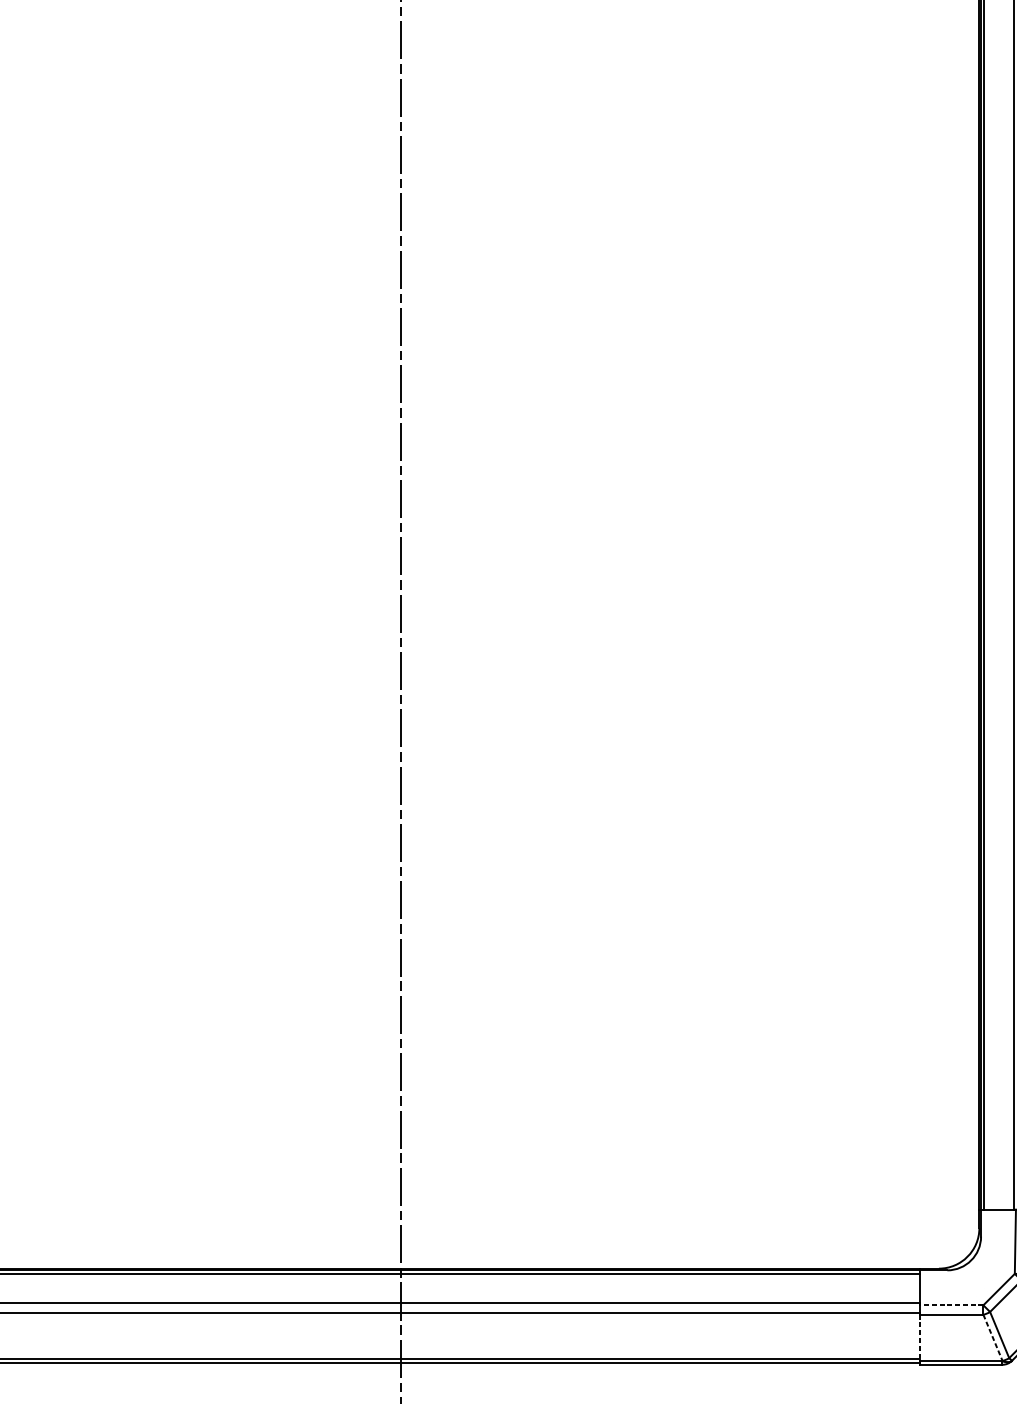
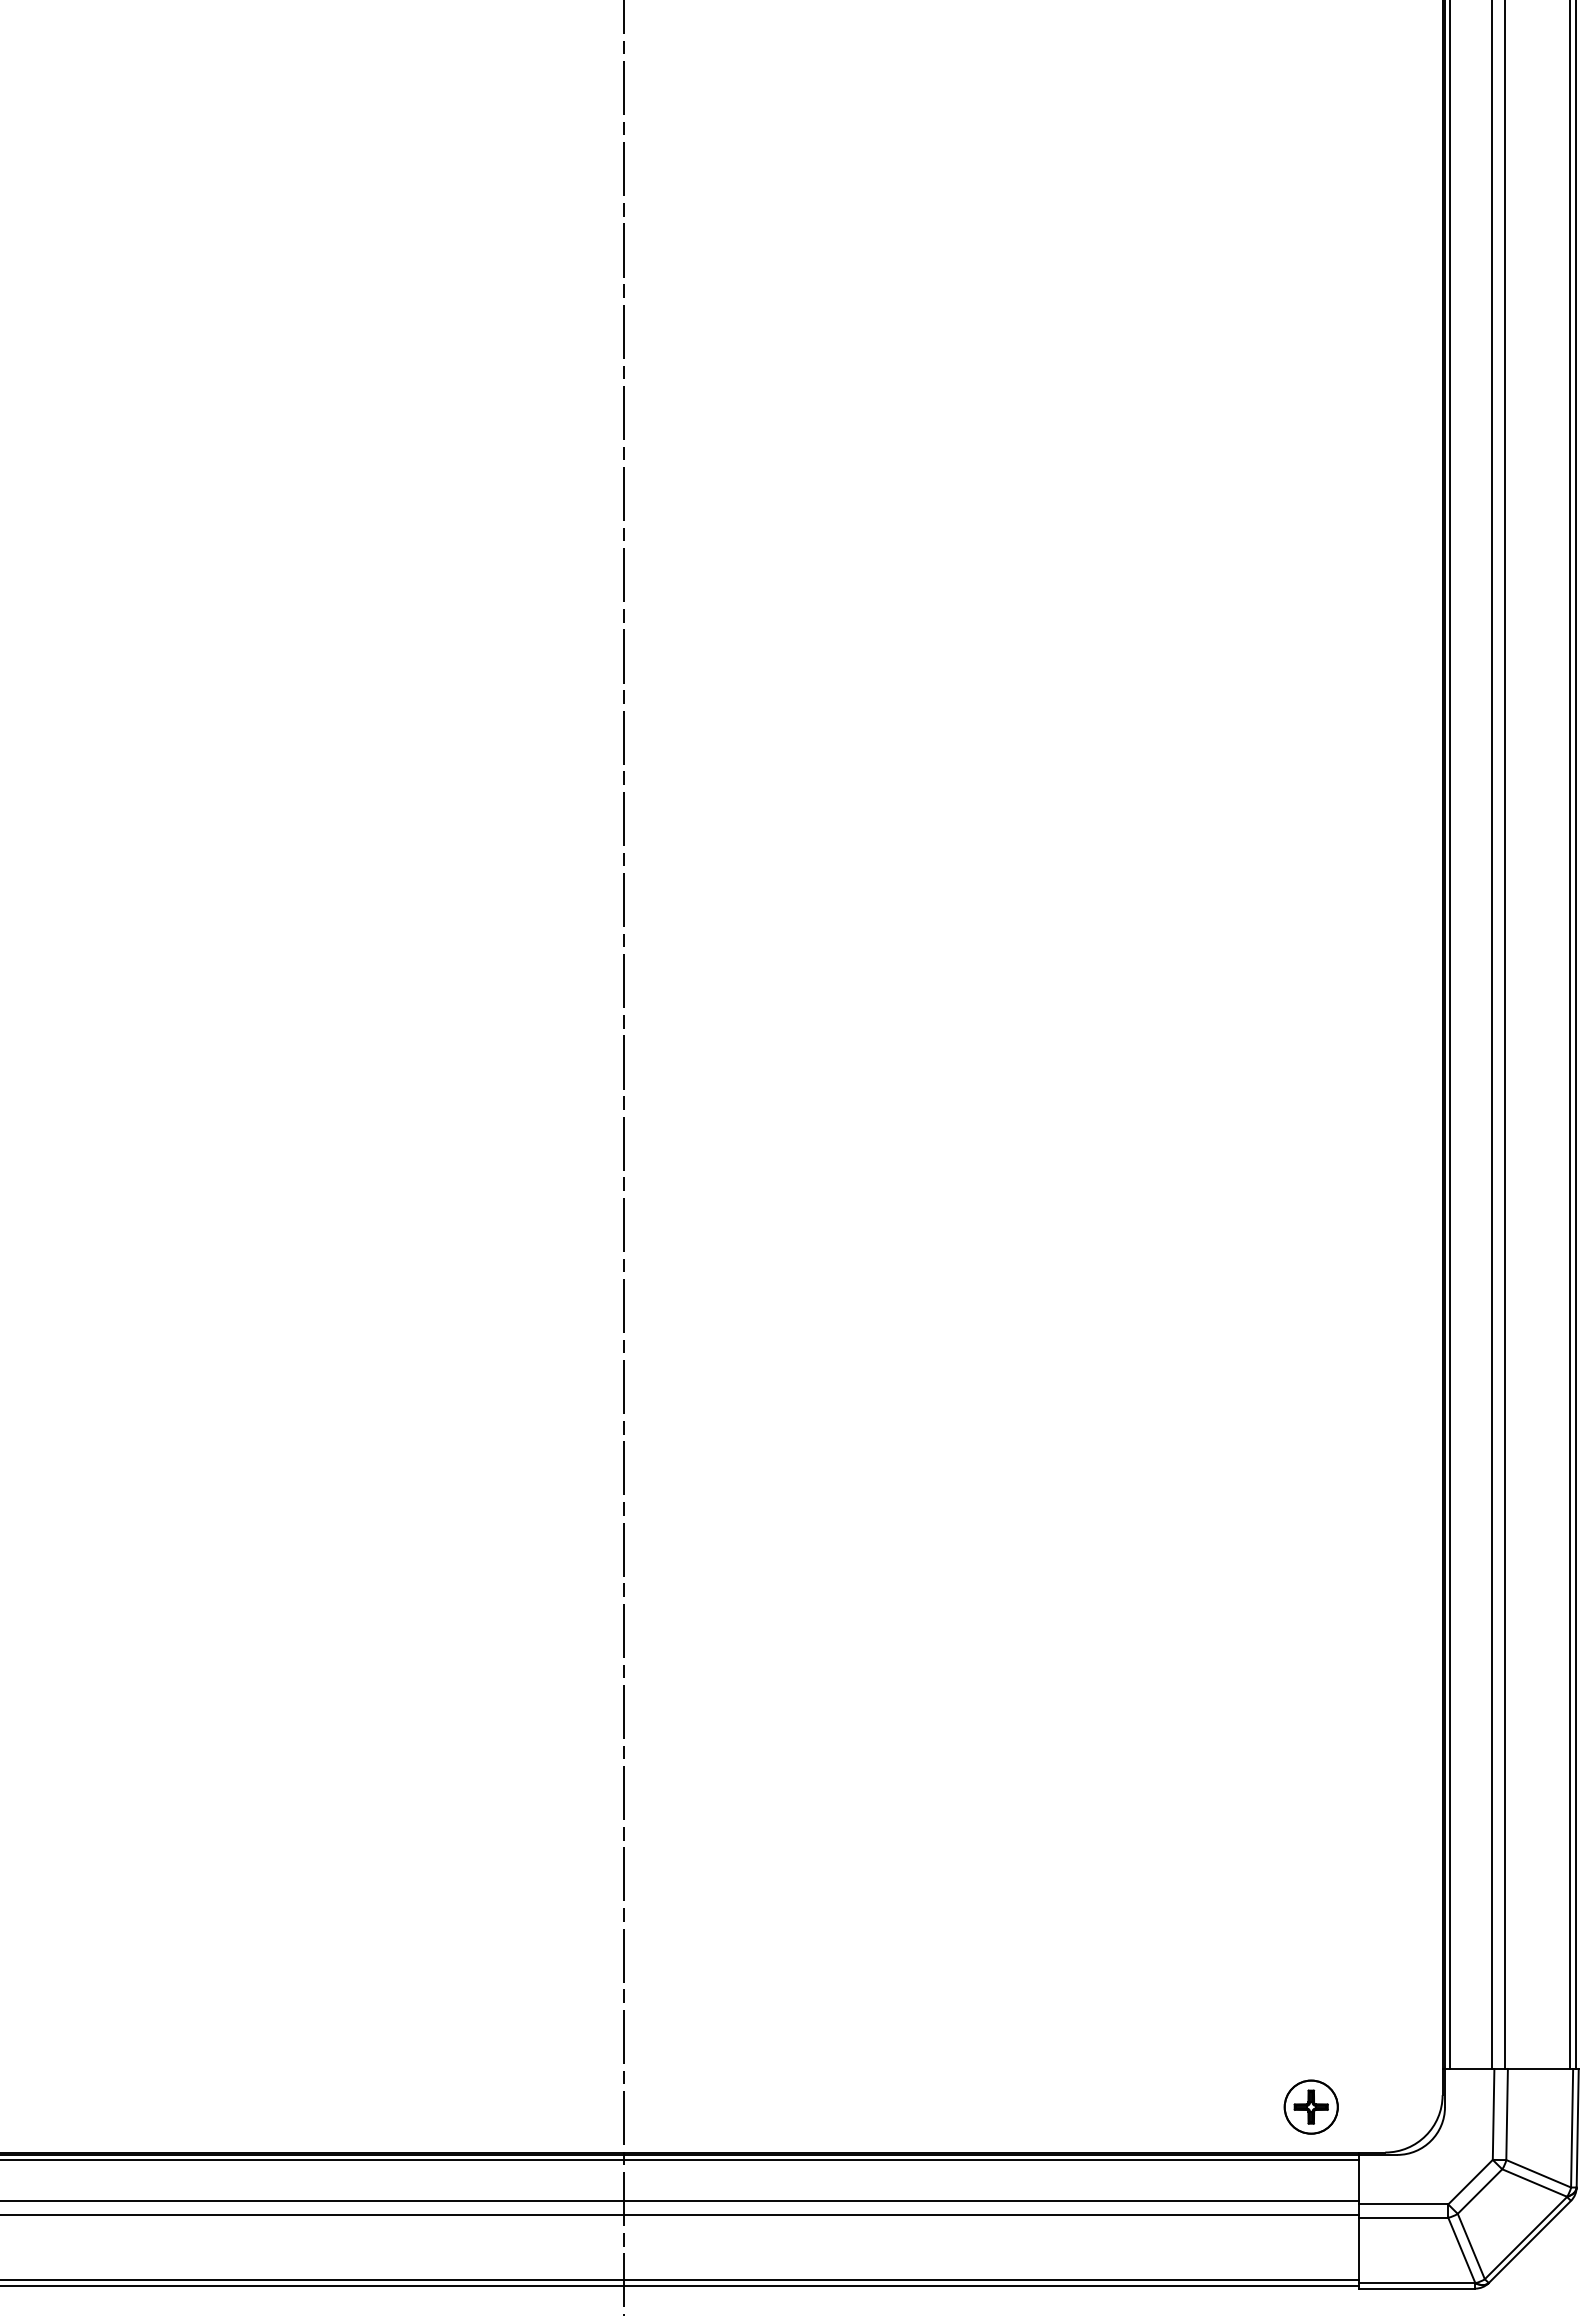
part: (886, 1236) -> (1310, 2106), added
line: (951, 1305) -> (1403, 2204), dashed -> solid
line: (920, 1337) -> (1359, 2250), dashed -> solid
line: (993, 1337) -> (1462, 2250), dashed -> solid

